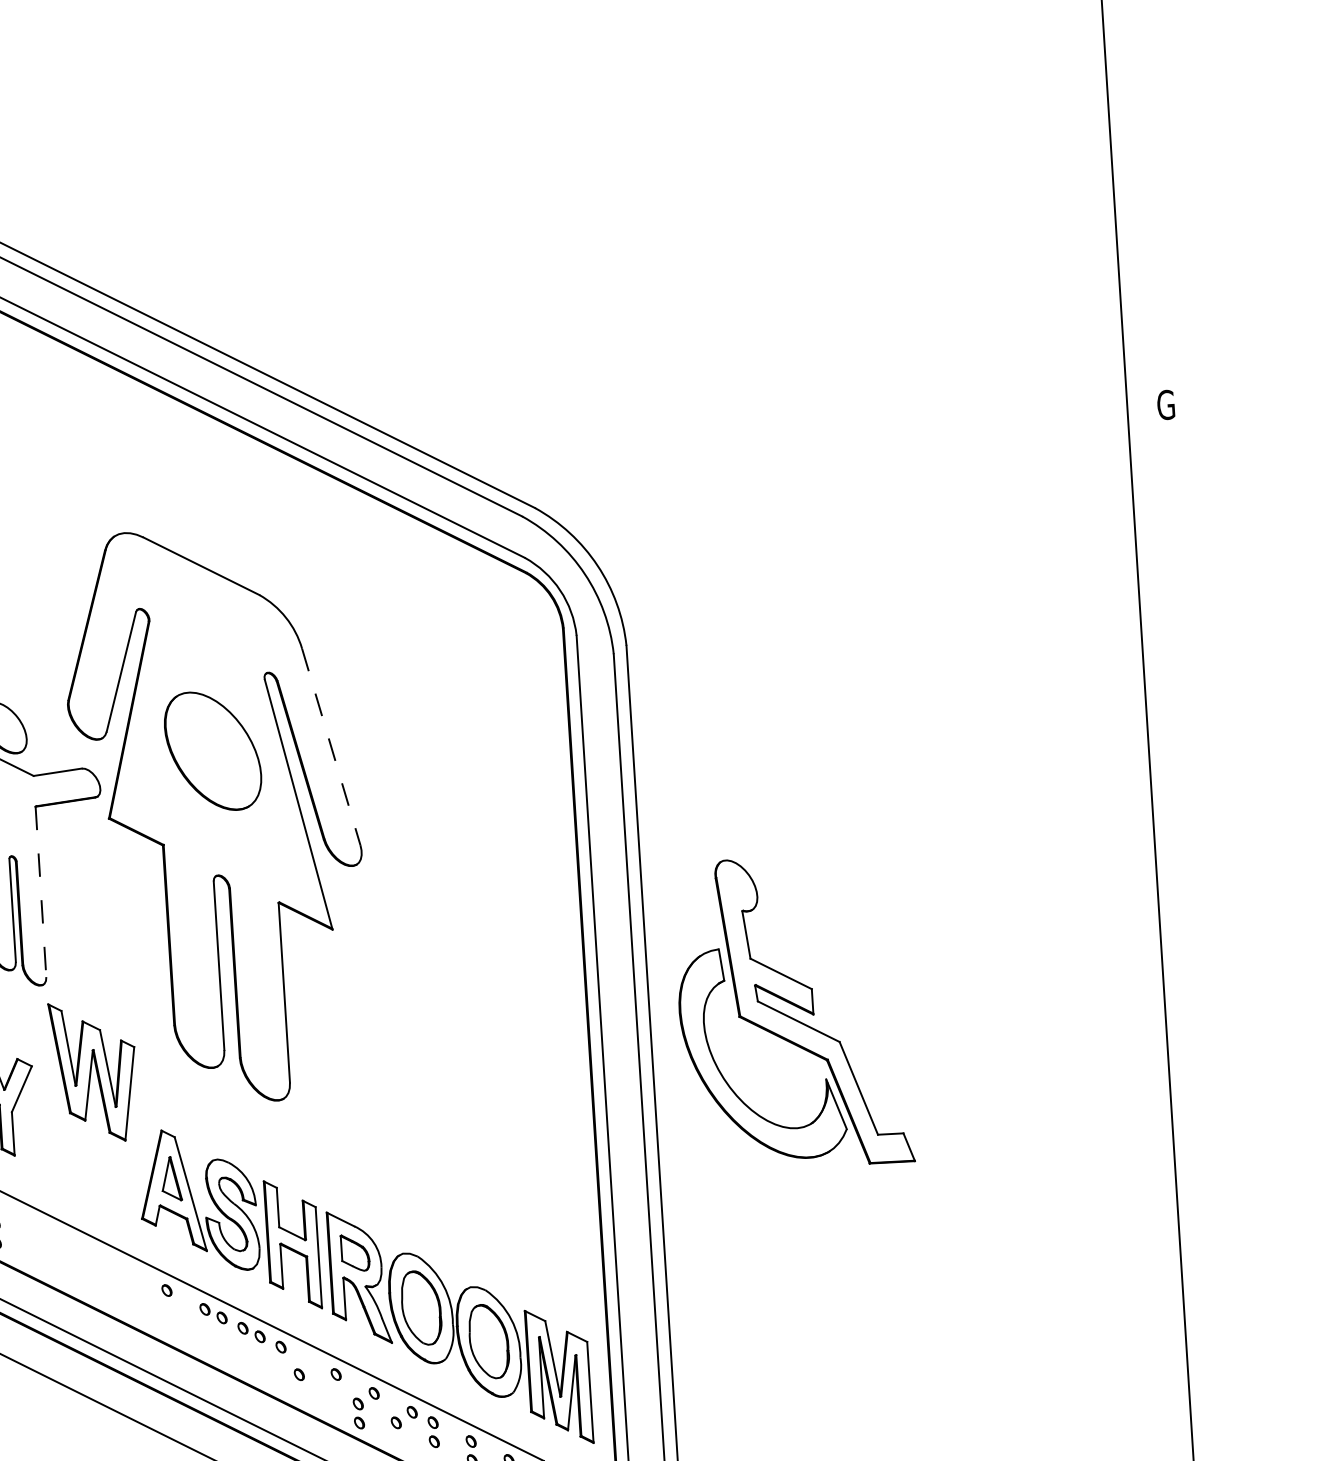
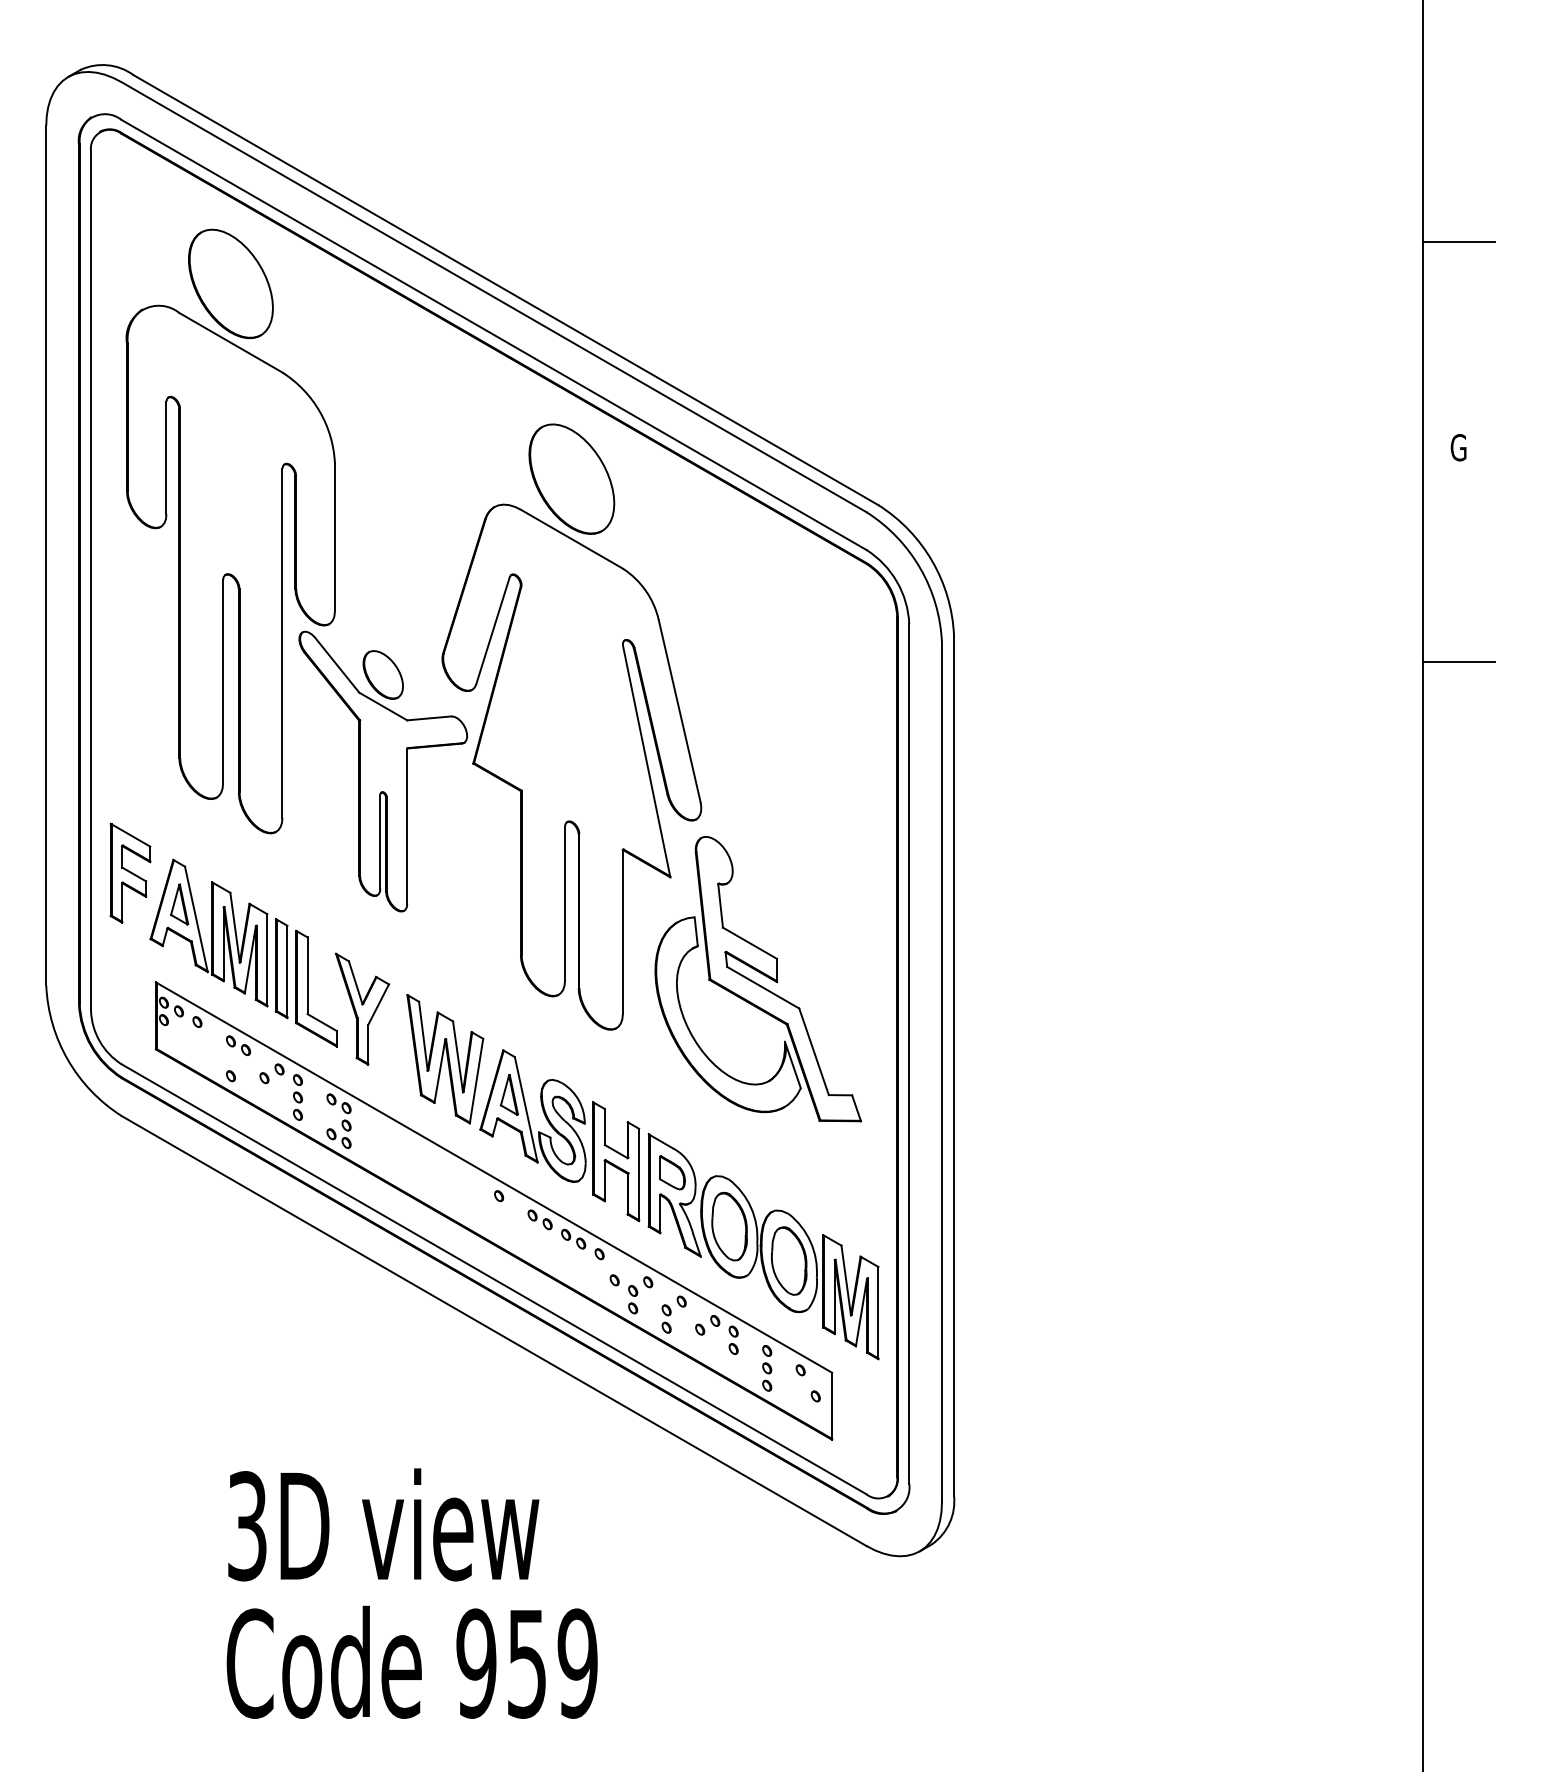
line: (1151, 179) -> (1458, 241), added
line: (1180, 639) -> (1458, 661), added
line: (331, 747) -> (679, 711), dashed -> solid
part: (212, 750) -> (571, 478), moved
line: (41, 892) -> (407, 826), dashed -> solid
part: (791, 1013) -> (757, 979), moved
part: (94, 1072) -> (445, 1059), moved
part: (321, 1394) -> (633, 1299), added

